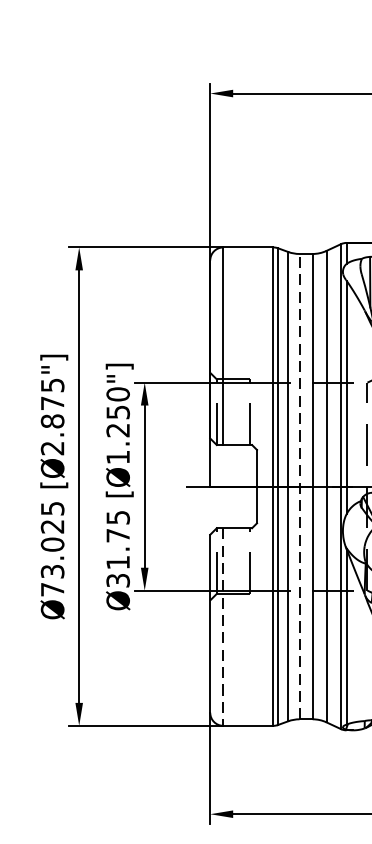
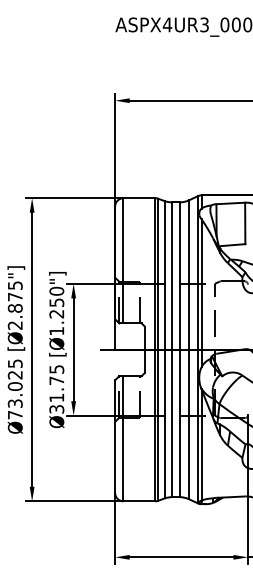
line: (299, 486) -> (171, 349), dashed -> solid
line: (223, 626) -> (123, 438), dashed -> solid

